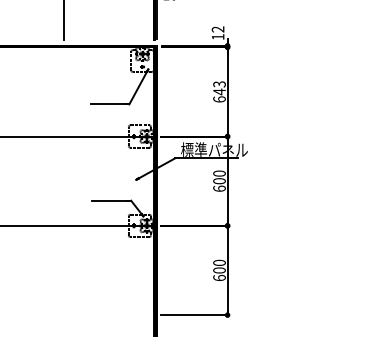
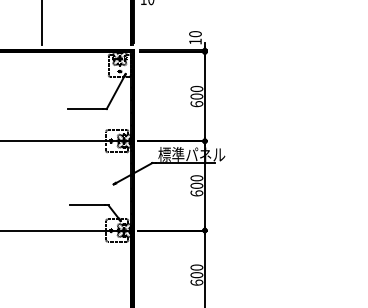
text: (217, 29) -> (194, 34), 12 -> 10
text: (219, 88) -> (196, 93), 643 -> 600

